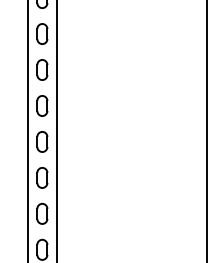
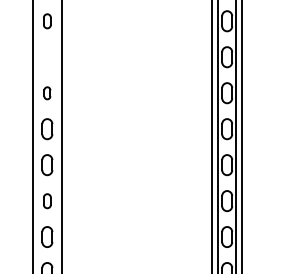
part: (42, 34) -> (47, 21), size x0.7
part: (42, 70) -> (47, 57), removed
part: (42, 106) -> (47, 93), size x0.6
part: (42, 214) -> (47, 201), size x0.7

